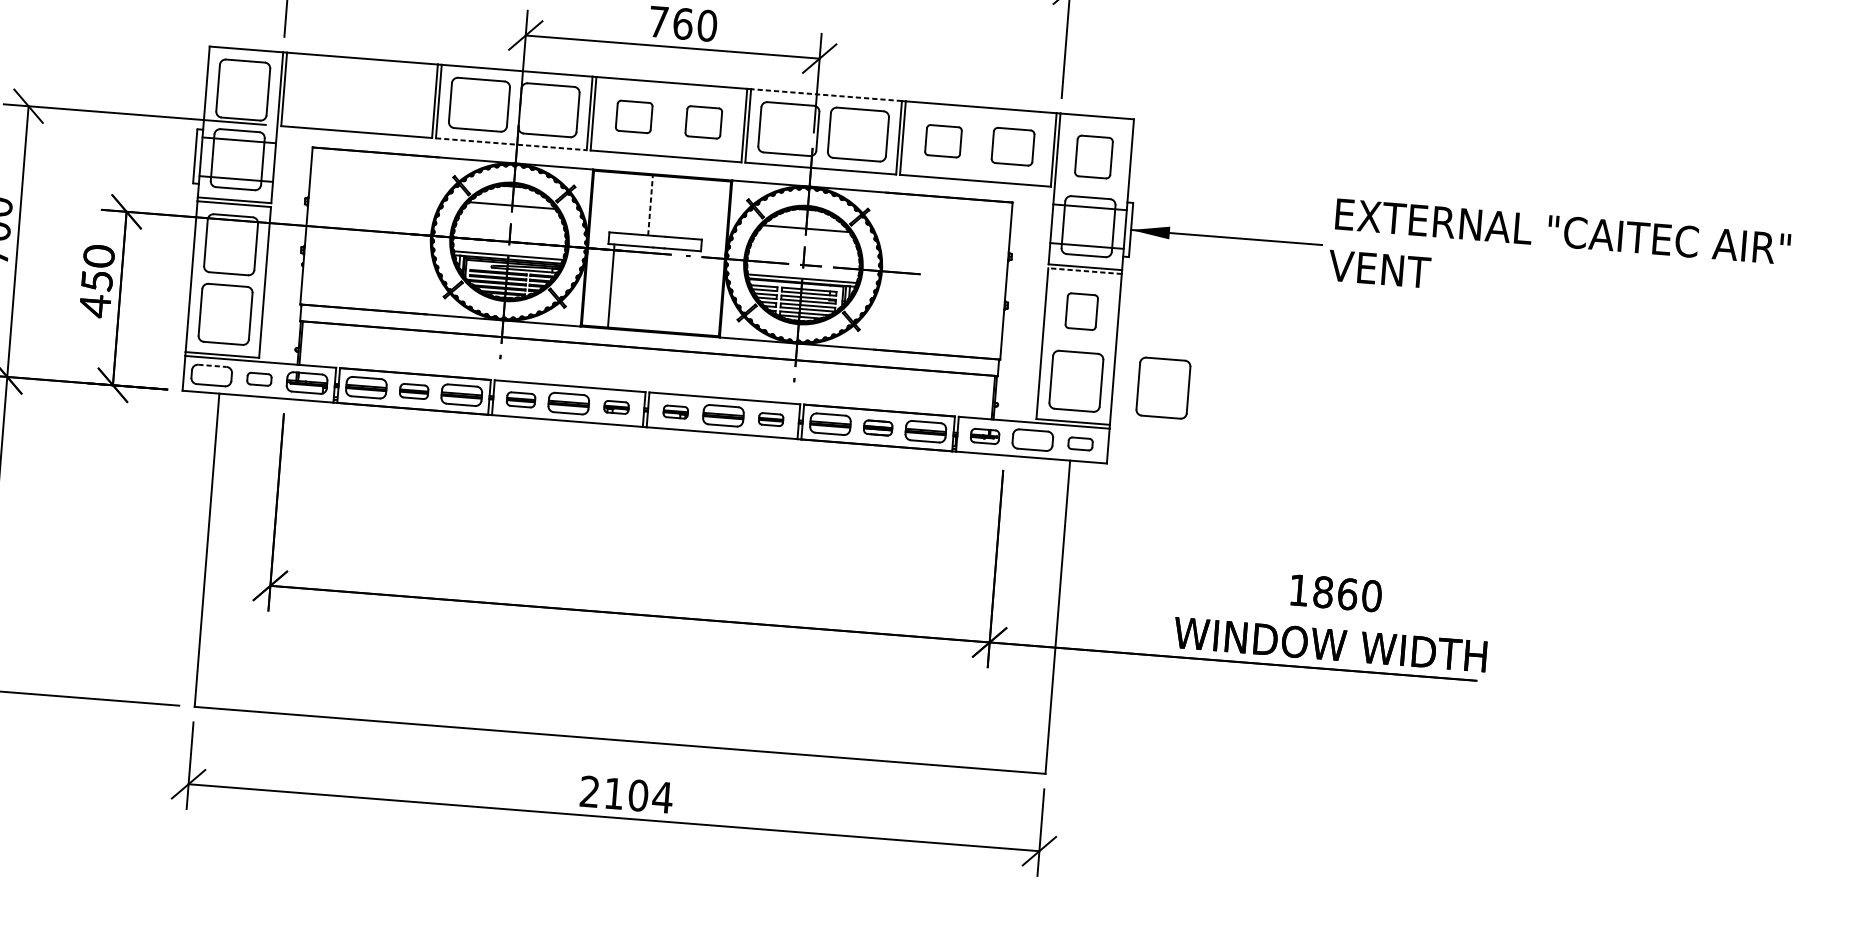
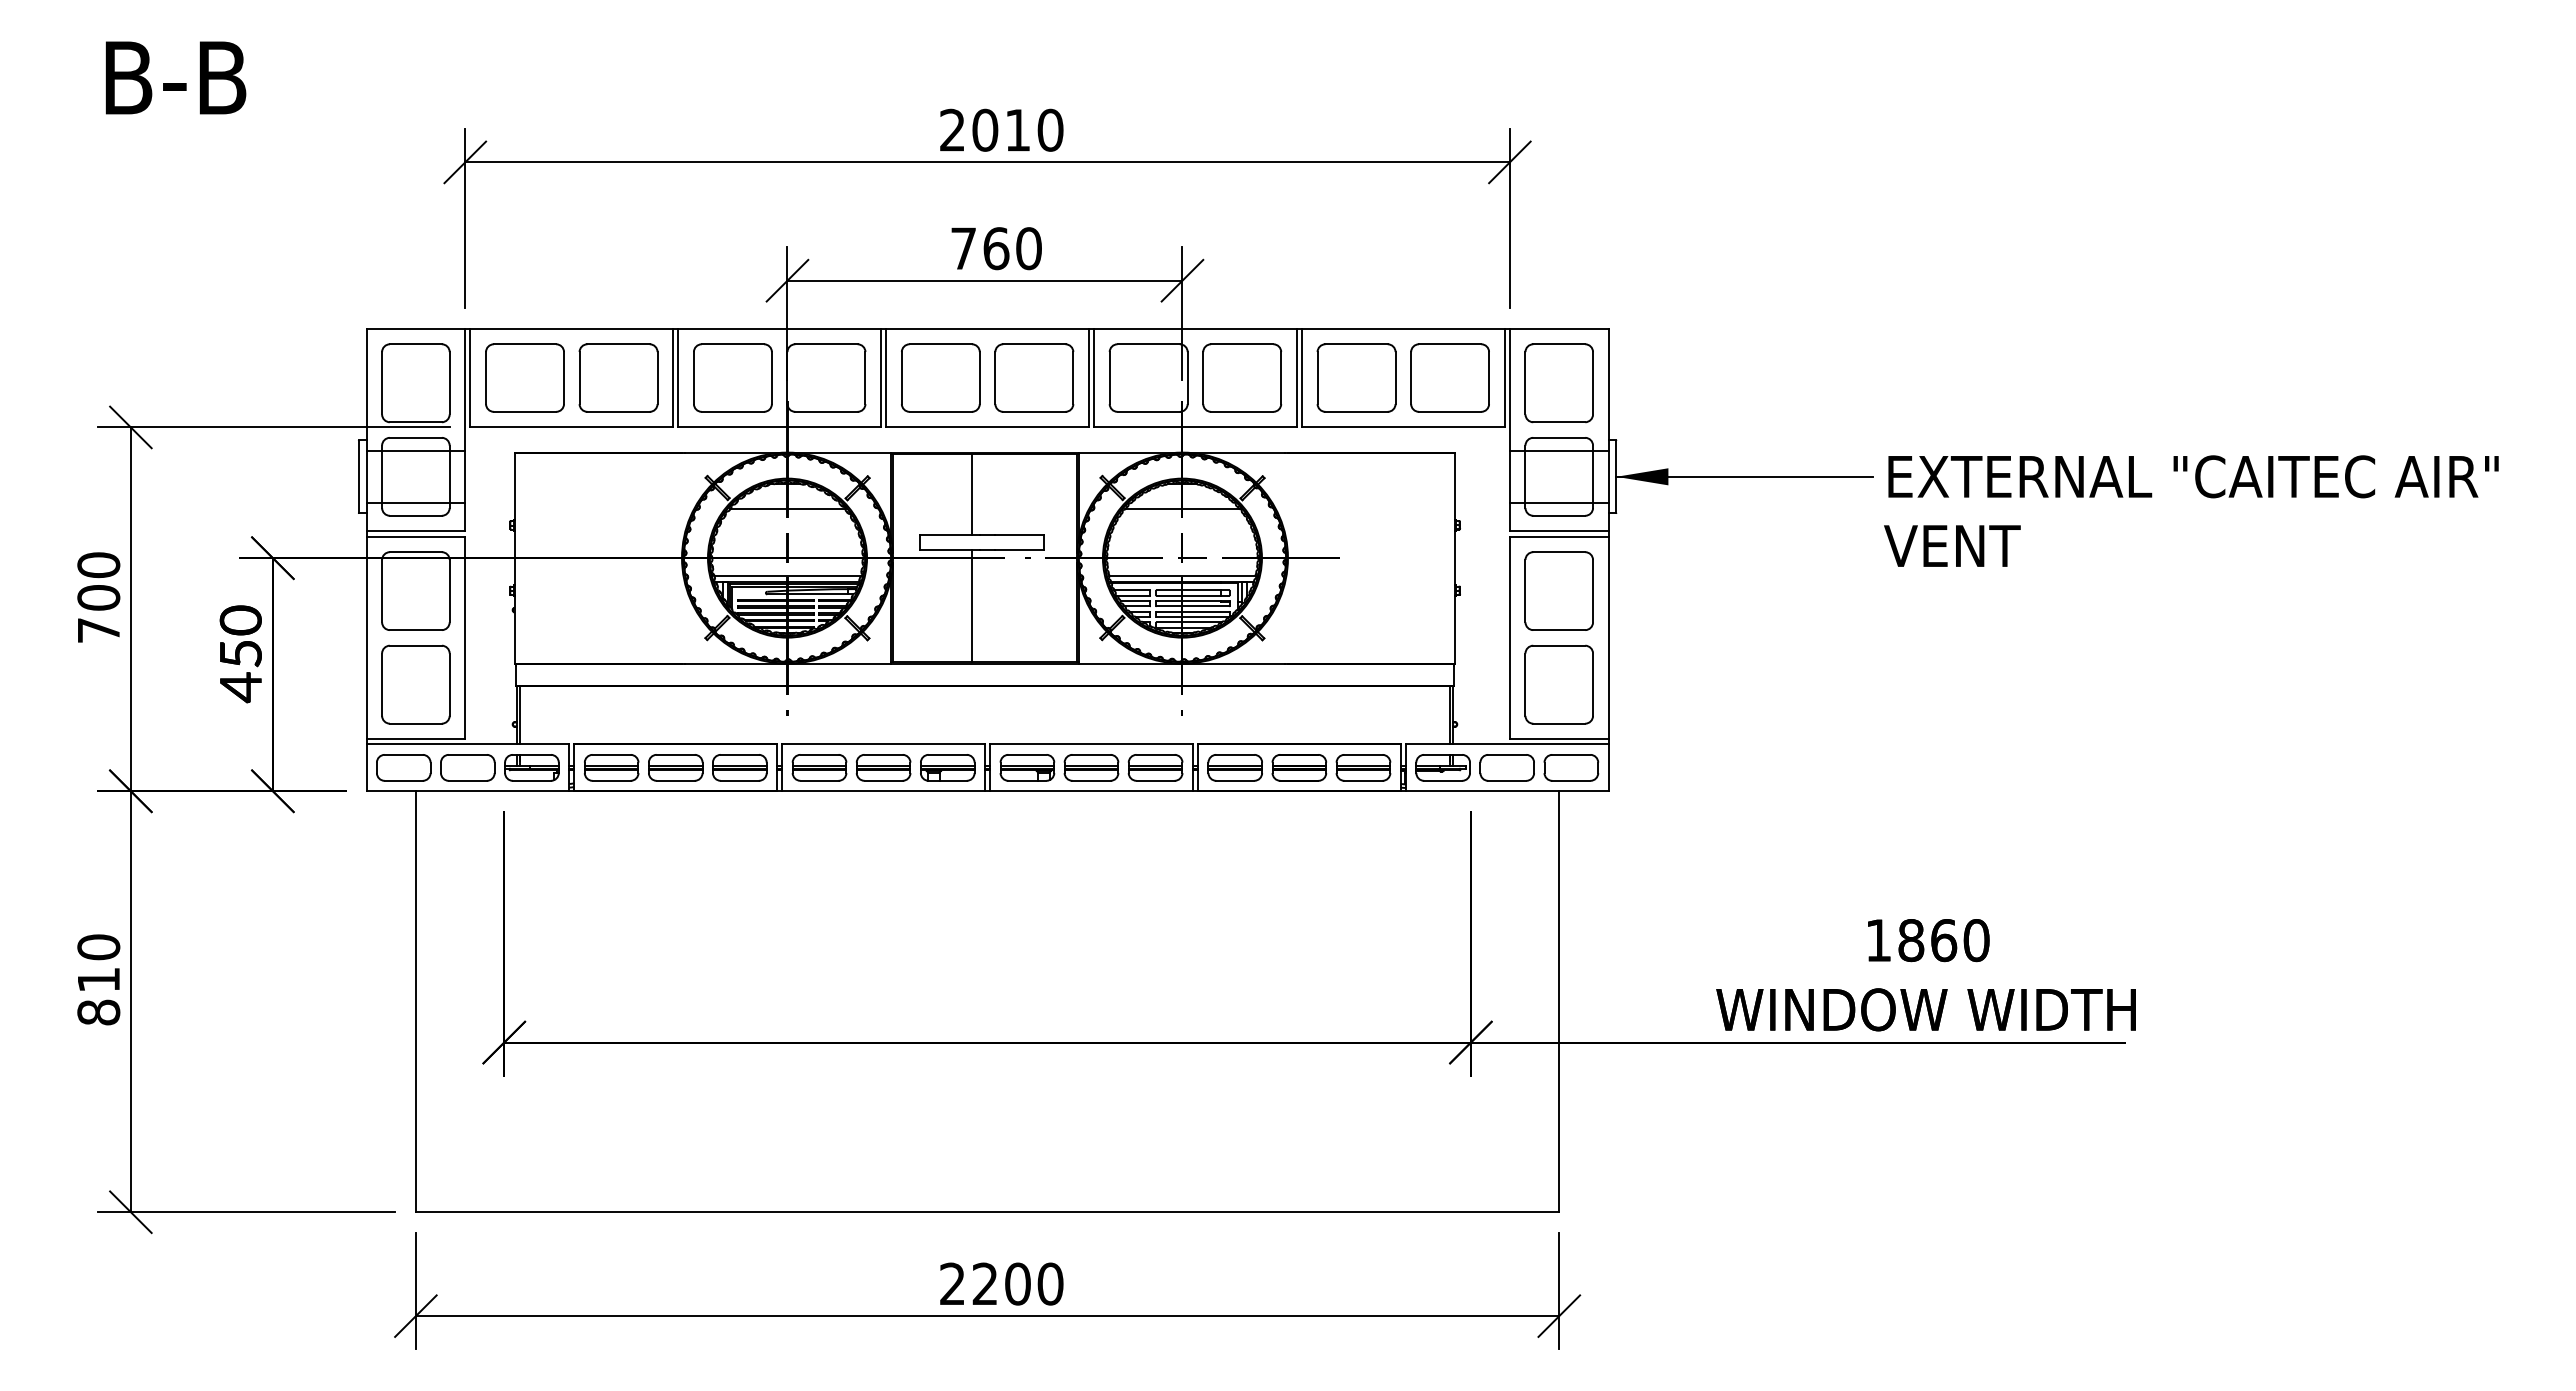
part: (324, 92) -> (524, 377), added
line: (825, 94) -> (1194, 328), dashed -> solid
part: (394, 97) -> (618, 377), added
part: (633, 116) -> (940, 377), size x1.67
part: (703, 122) -> (1034, 377), size x1.67
part: (943, 140) -> (1356, 377), size x1.67
line: (511, 144) -> (780, 427), dashed -> solid
part: (1012, 146) -> (1449, 377), size x1.43
part: (1093, 157) -> (1558, 383), size x1.43
line: (650, 205) -> (971, 494), dashed -> solid
text: (1559, 256) -> (2191, 510), moved
line: (1084, 271) -> (1558, 536), dashed -> solid
line: (610, 286) -> (971, 606), moved
part: (1081, 311) -> (1558, 590), size x1.67
line: (213, 365) -> (404, 754), dashed -> solid
part: (259, 379) -> (467, 767), size x1.67
part: (1162, 387) -> (1675, 684), removed
part: (413, 391) -> (675, 767), size x1.43
part: (521, 399) -> (819, 767), size x1.43
part: (616, 407) -> (947, 767), size x1.67
part: (675, 411) -> (1027, 767), size x1.67
part: (771, 419) -> (1155, 767), size x1.67
part: (878, 427) -> (1299, 767), size x1.43
part: (984, 436) -> (1442, 767), size x1.43
part: (1080, 443) -> (1571, 767), size x1.67
text: (638, 795) -> (1018, 1283), 2104 -> 2200

